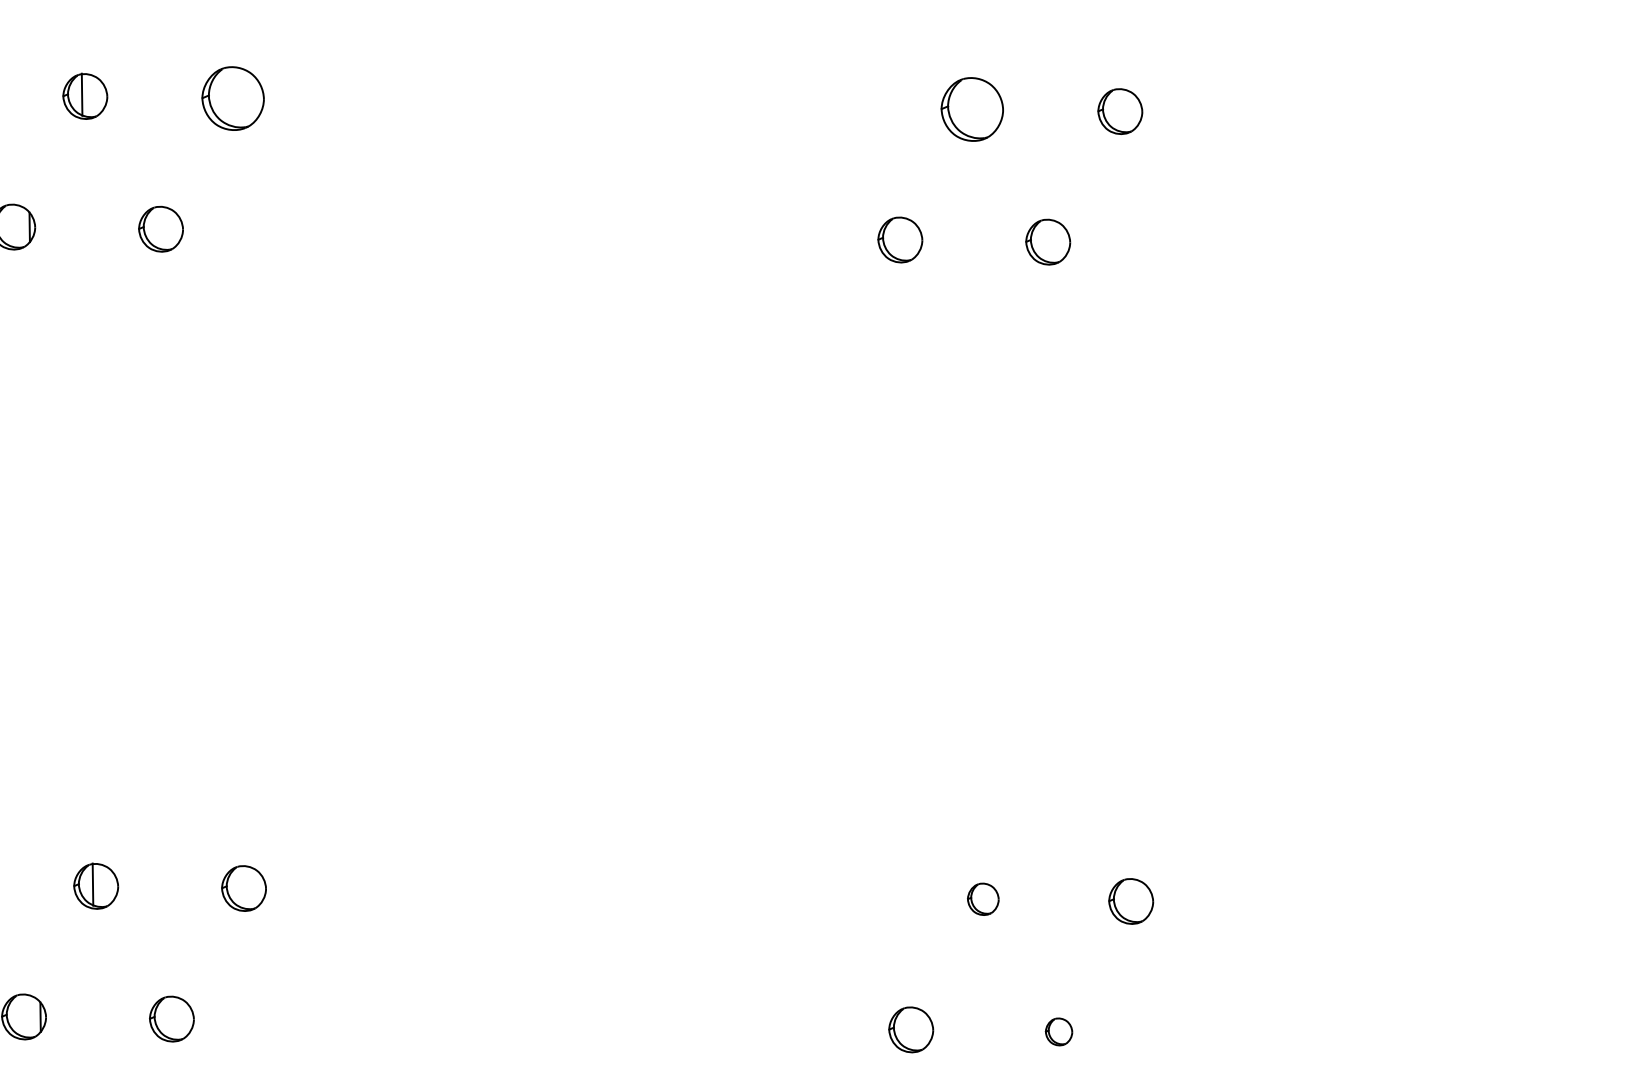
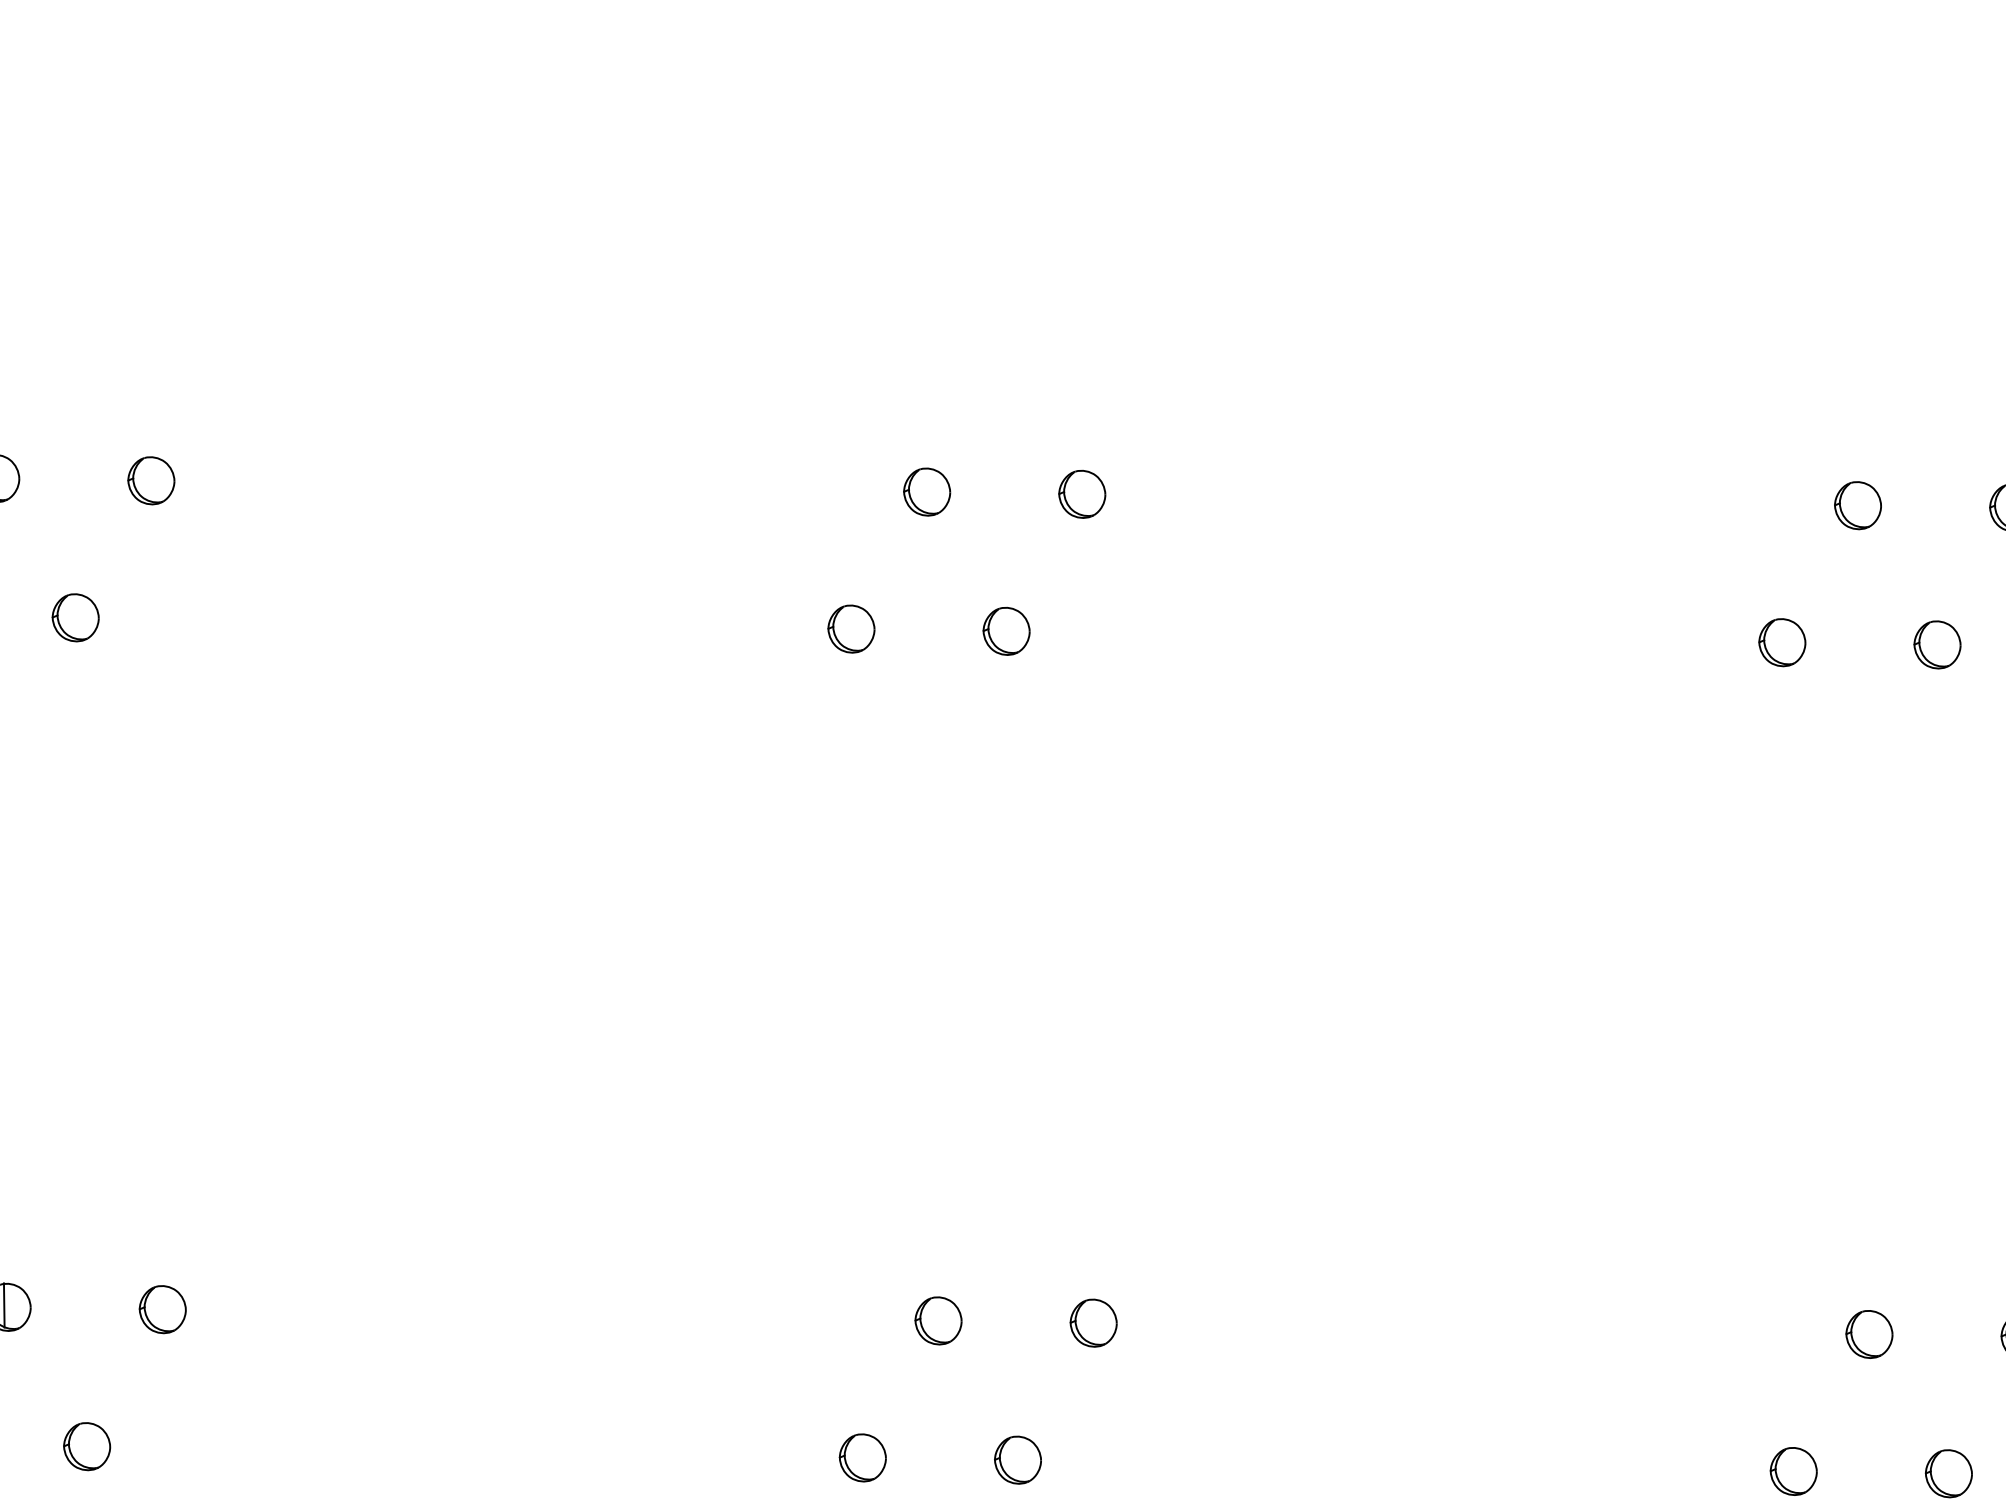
part: (233, 98) -> (151, 480), size x0.71
part: (972, 108) -> (927, 491), size x0.71
part: (983, 898) -> (938, 1320), size x1.43
part: (1058, 1031) -> (1017, 1459), size x1.67

